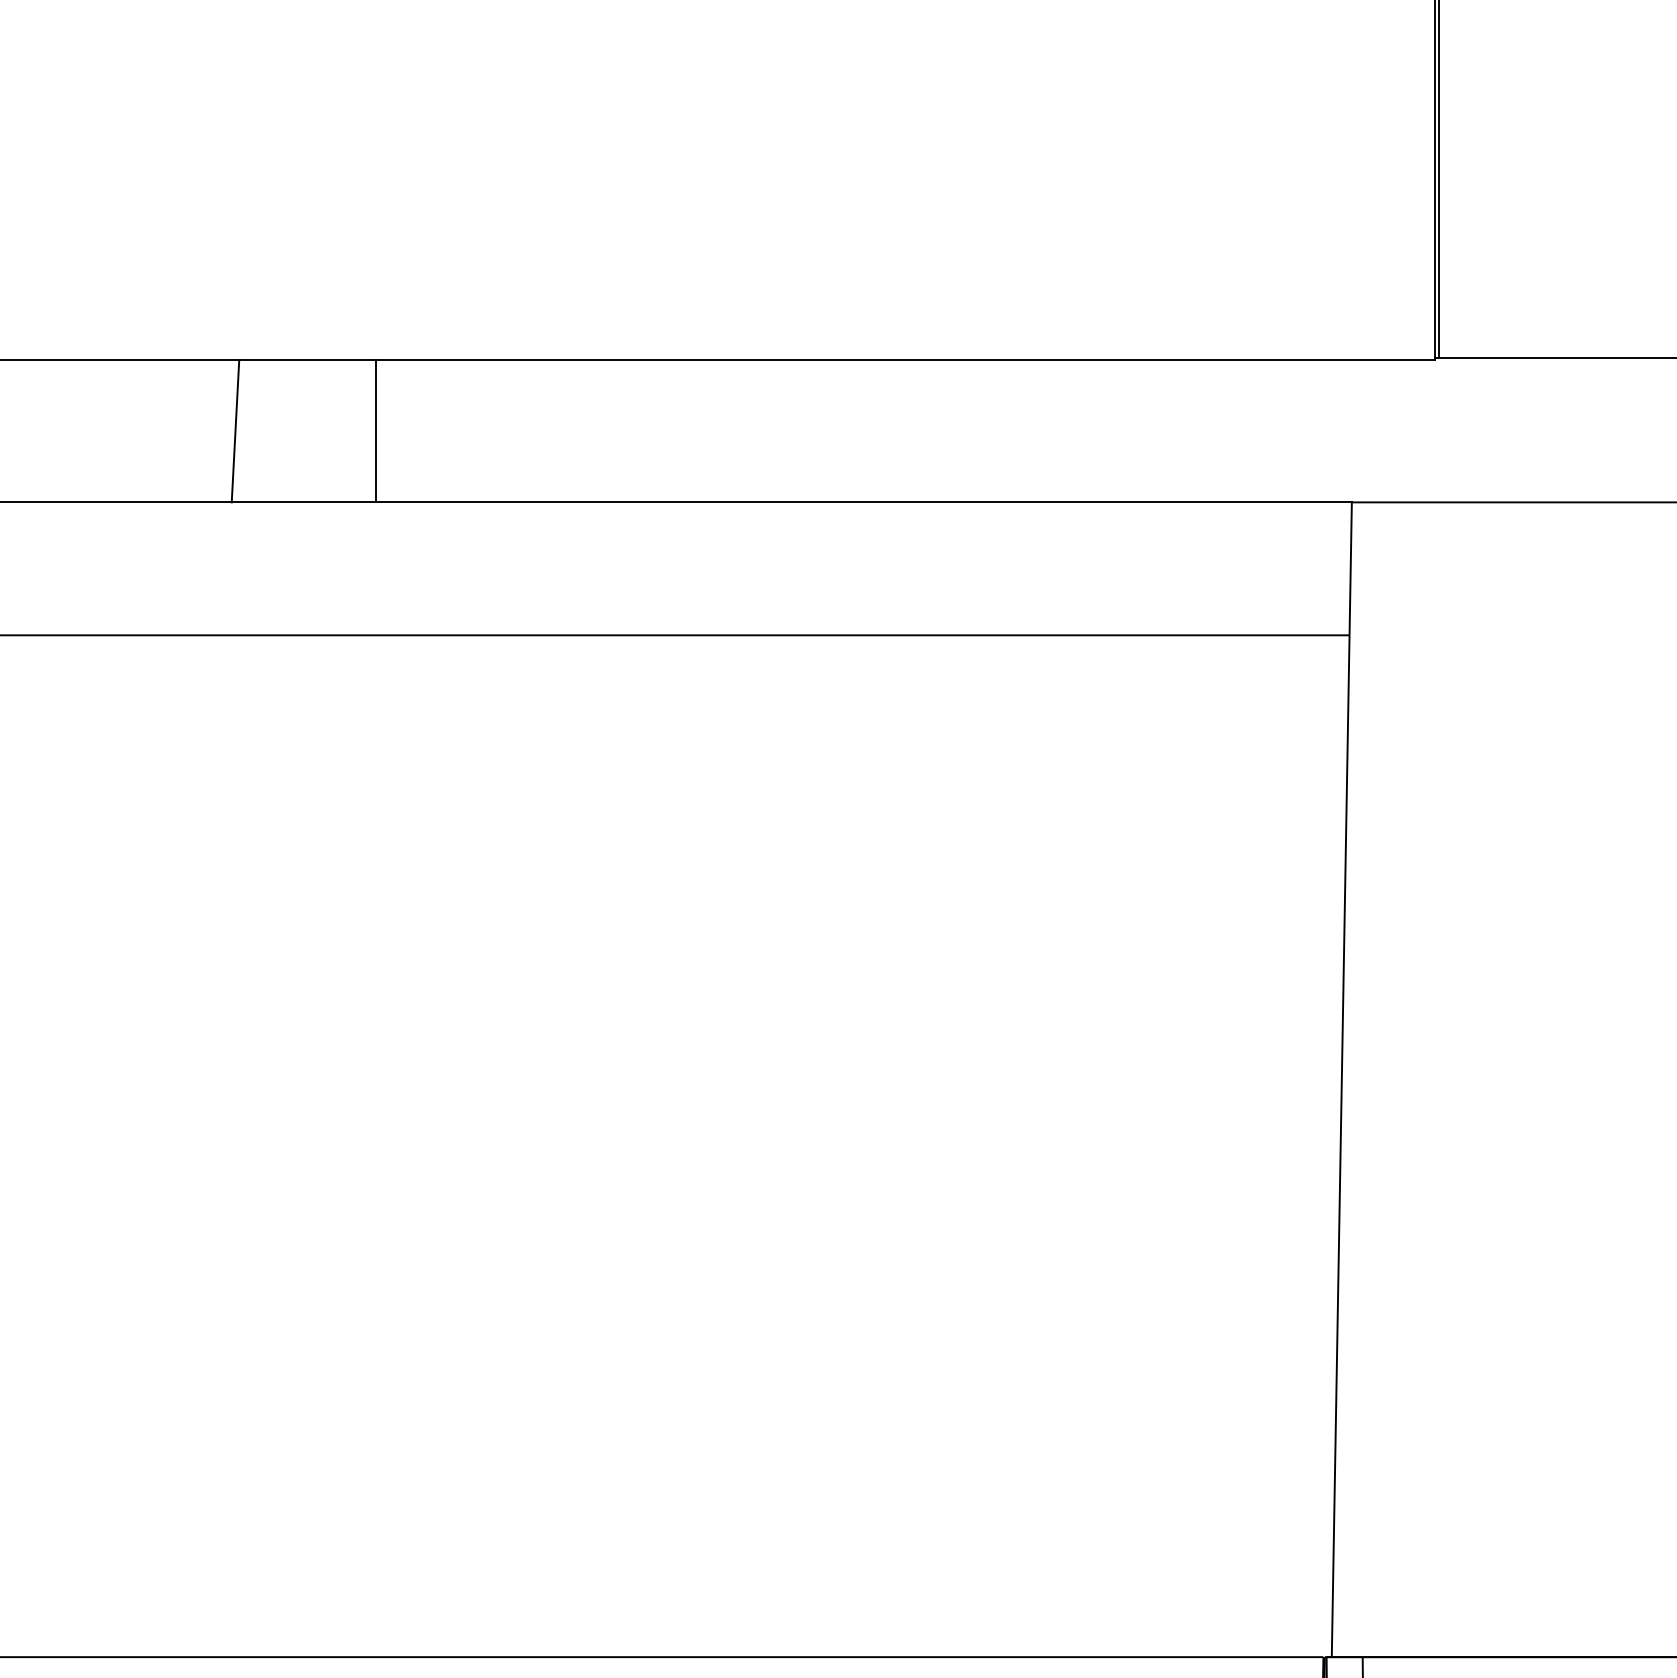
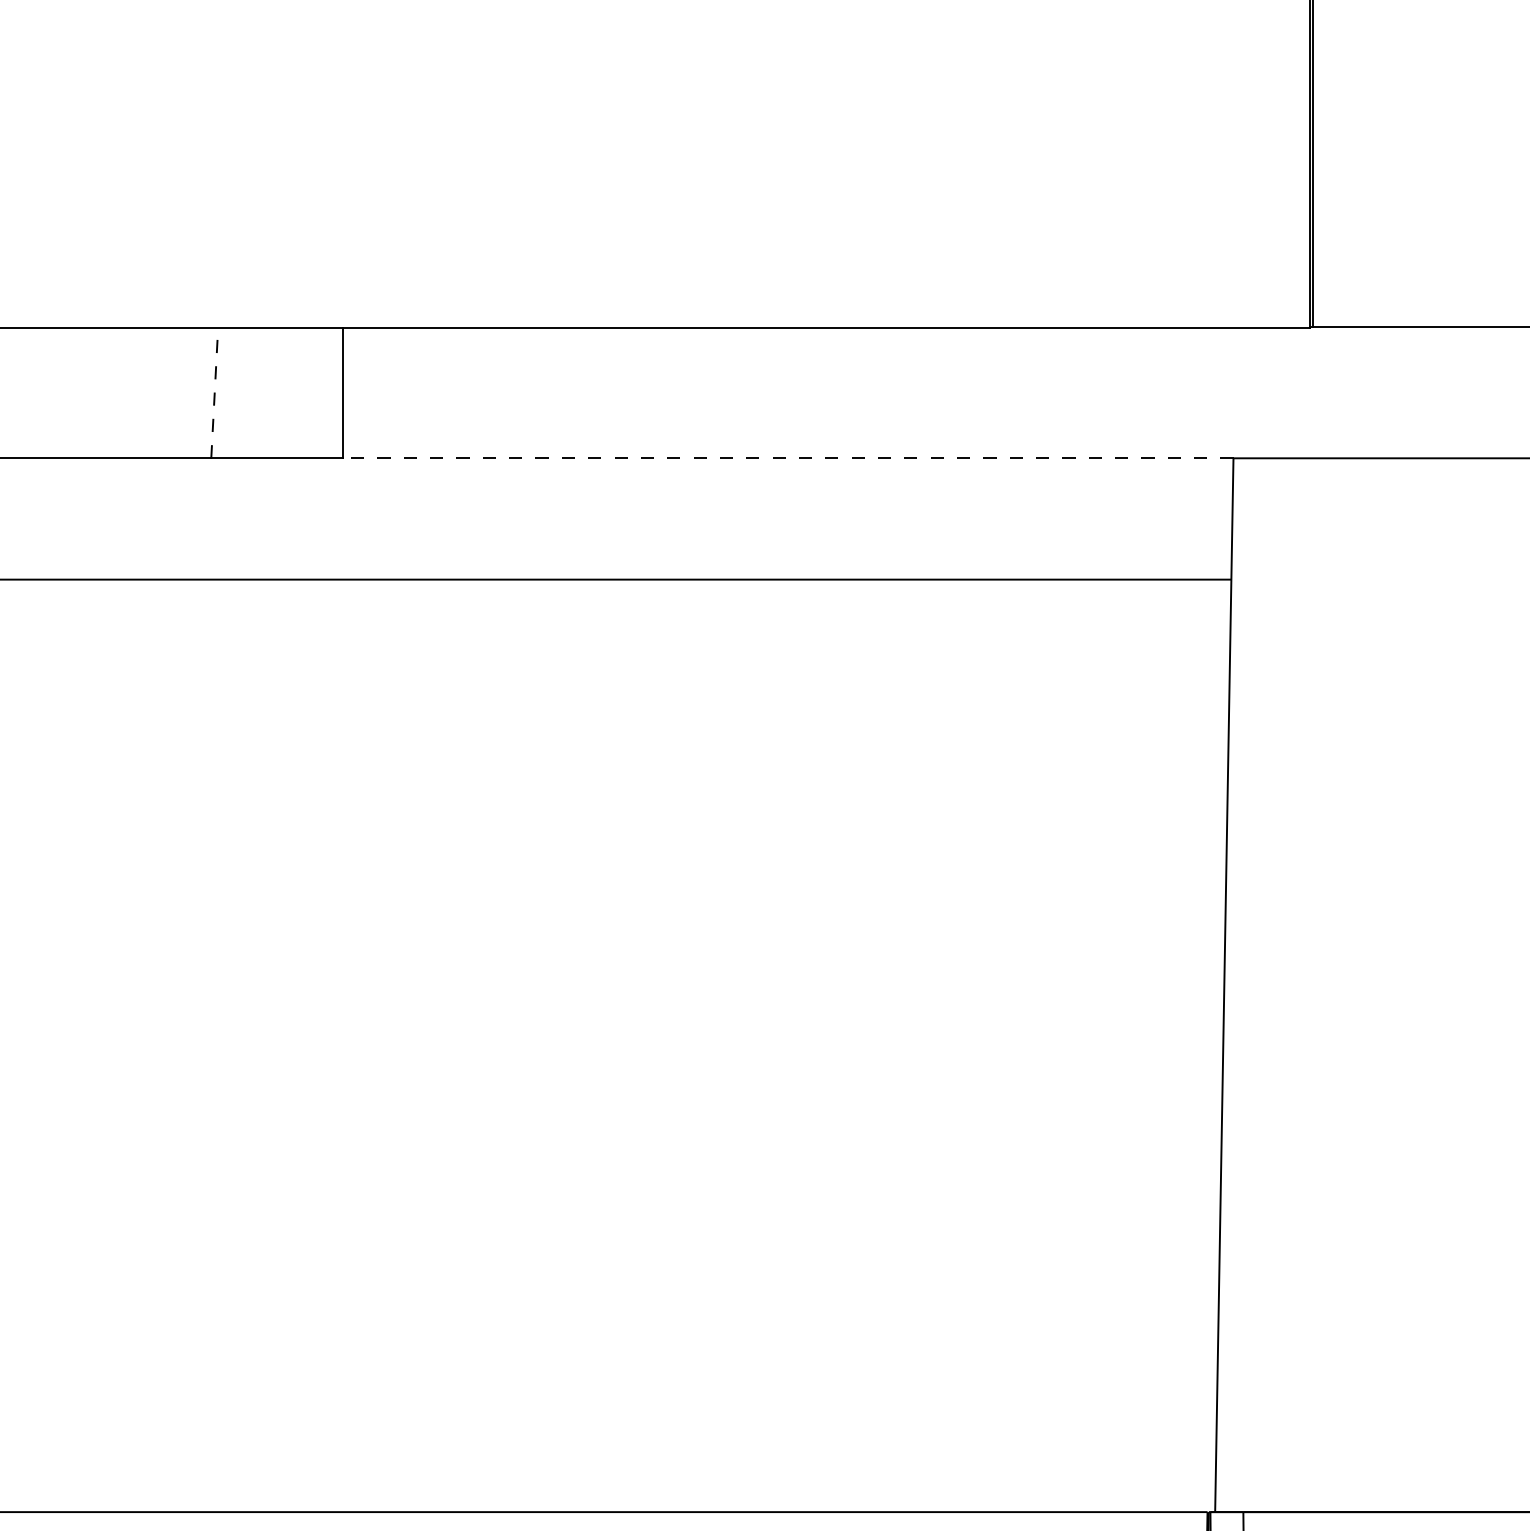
line: (235, 430) -> (214, 392), solid -> dashed
line: (863, 502) -> (787, 458), solid -> dashed

